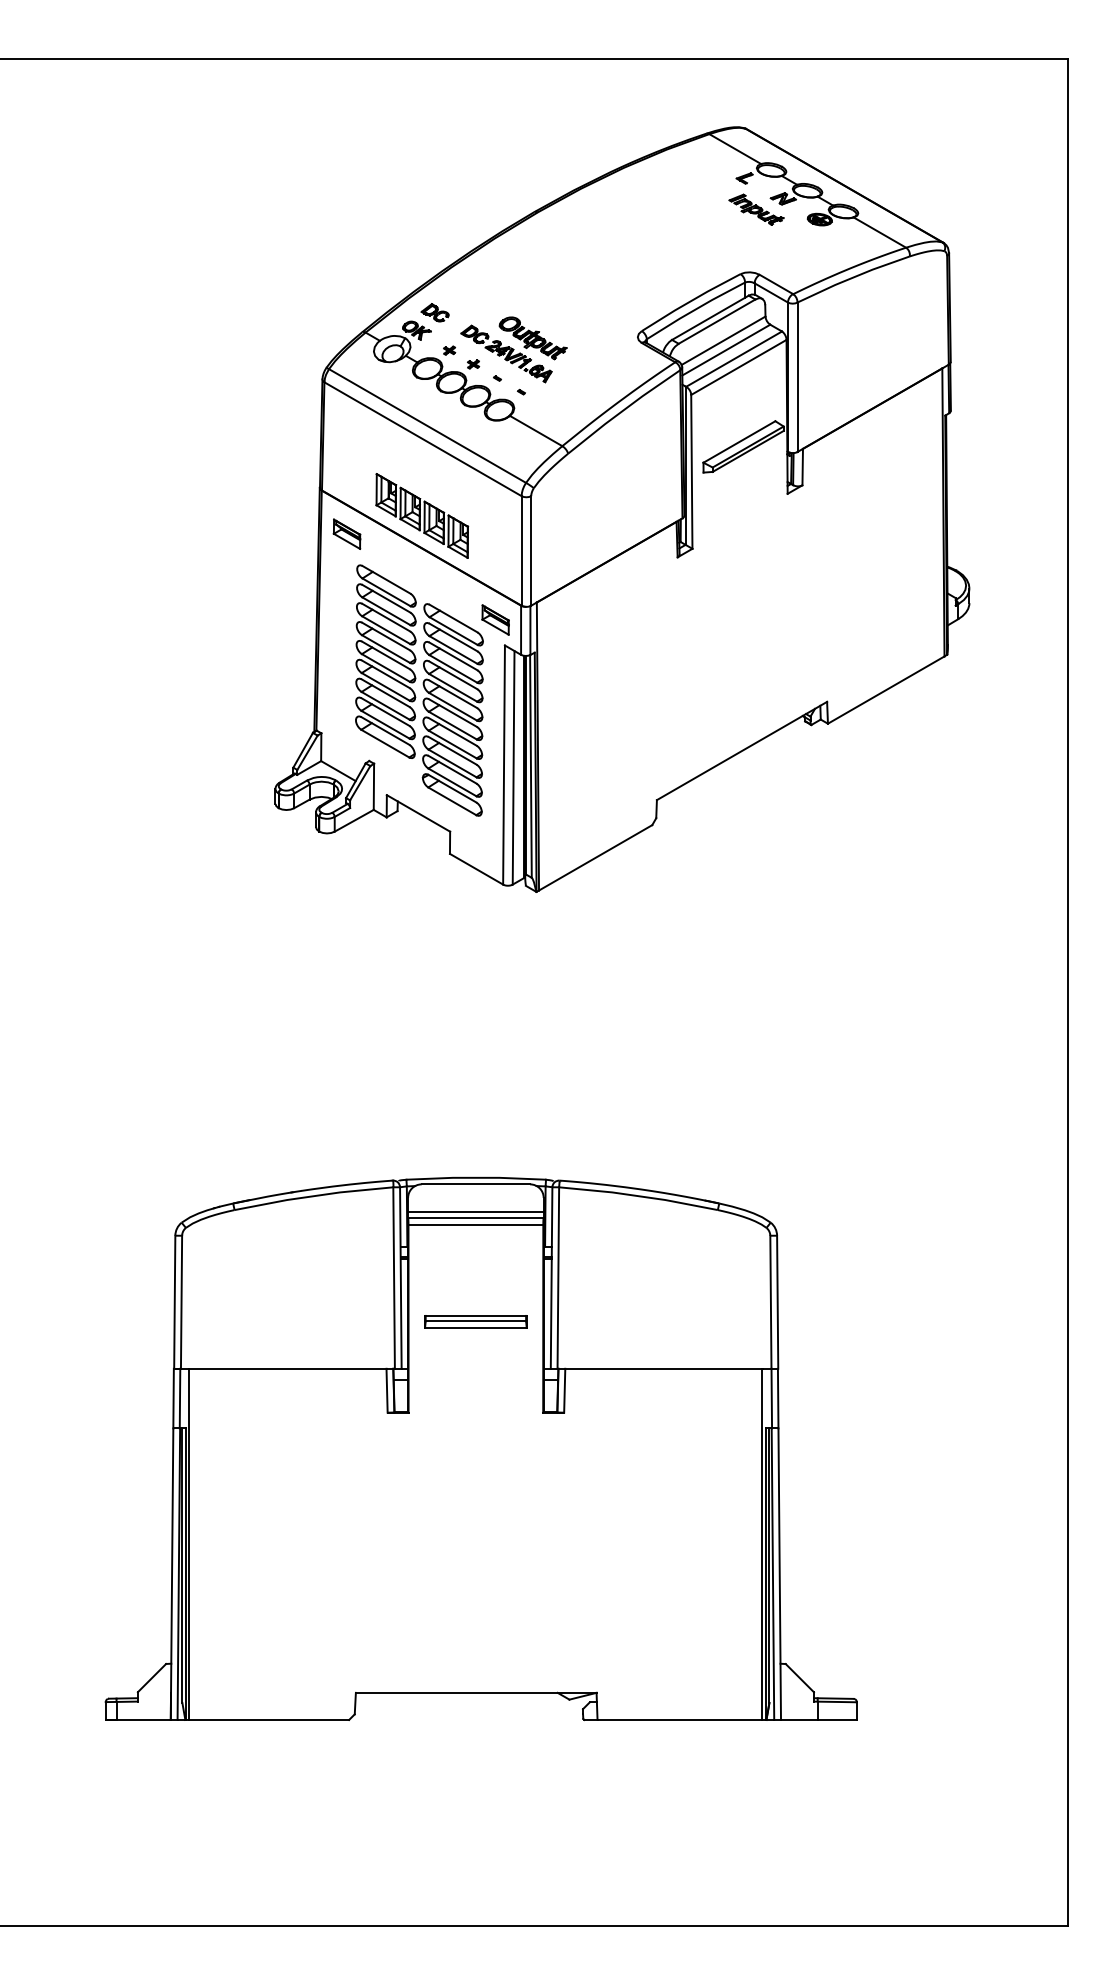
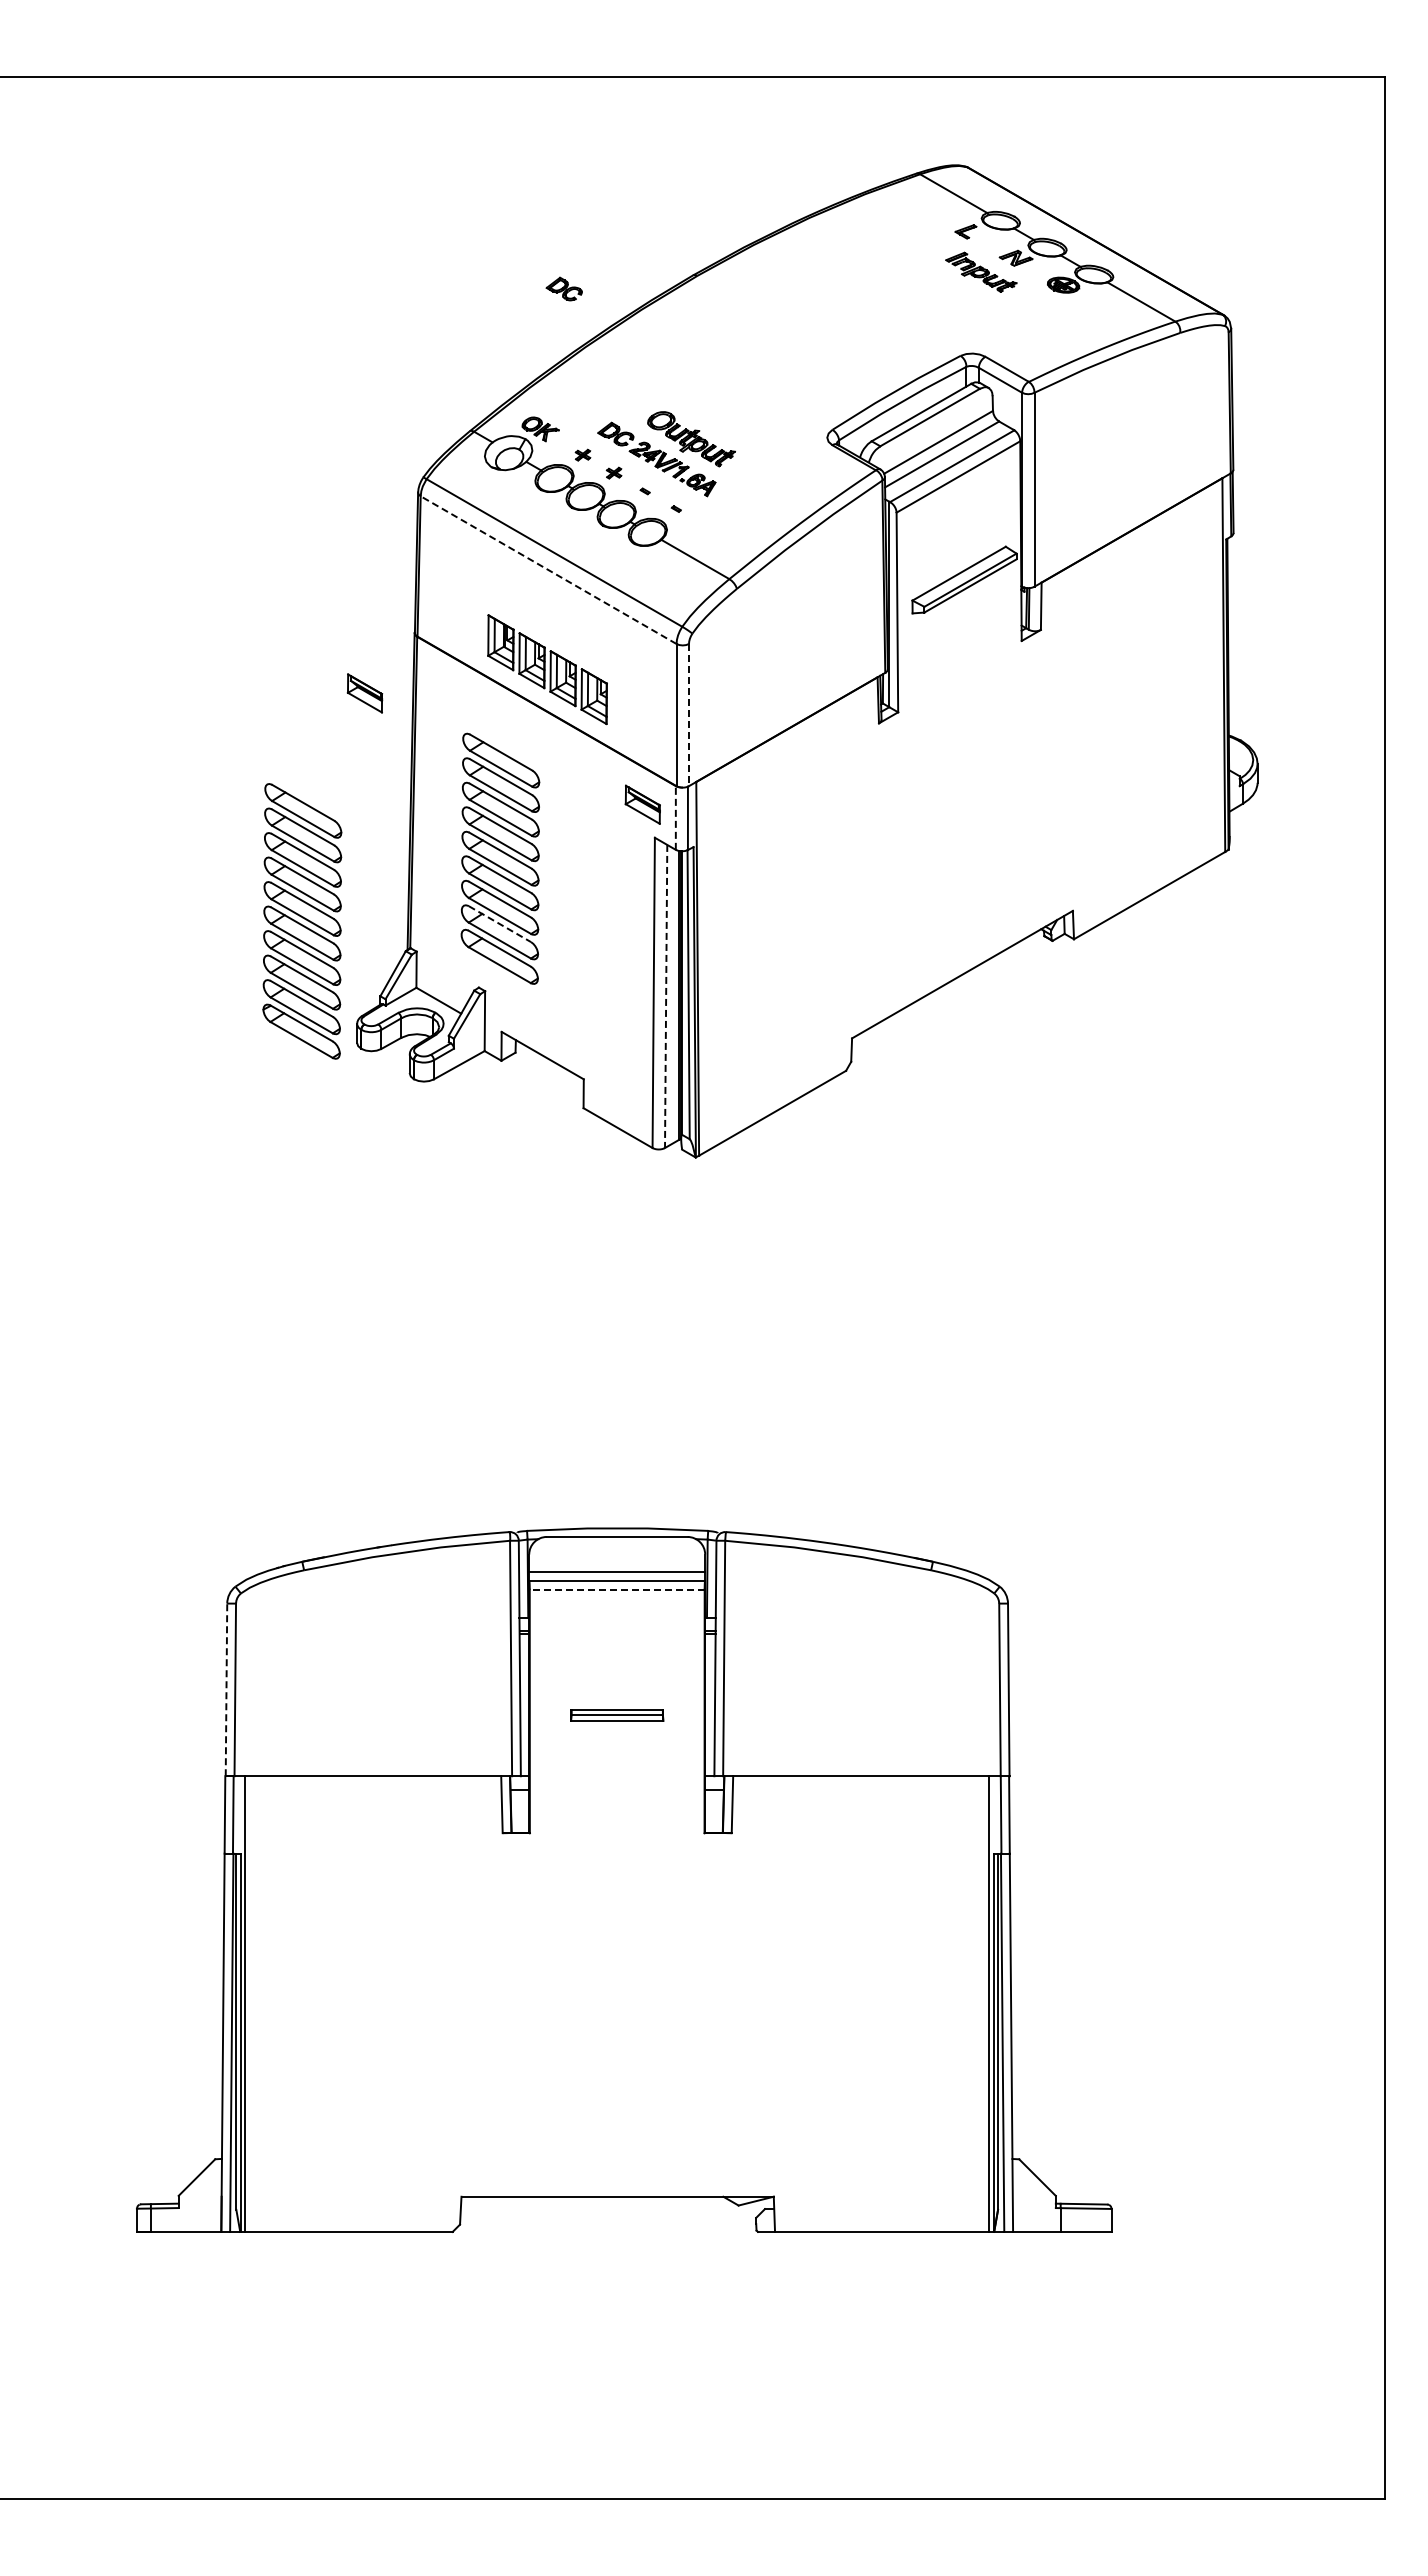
part: (434, 312) -> (563, 288), moved
line: (422, 439) -> (548, 570), solid -> dashed
part: (346, 534) -> (364, 693), moved
line: (530, 551) -> (688, 715), solid -> dashed
line: (520, 630) -> (675, 818), solid -> dashed
part: (453, 710) -> (302, 921), moved
line: (385, 712) -> (499, 924), solid -> dashed
line: (513, 767) -> (666, 996), solid -> dashed
line: (475, 1224) -> (616, 1589), solid -> dashed
line: (174, 1301) -> (226, 1689), solid -> dashed
part: (476, 1321) -> (617, 1715), size x0.7

